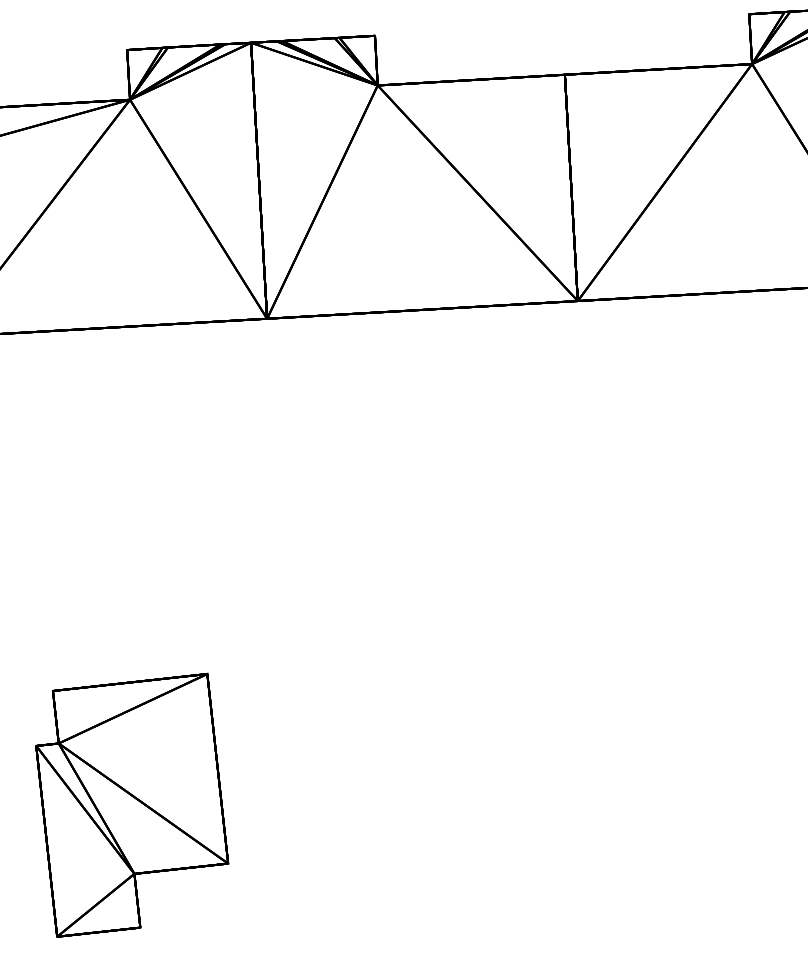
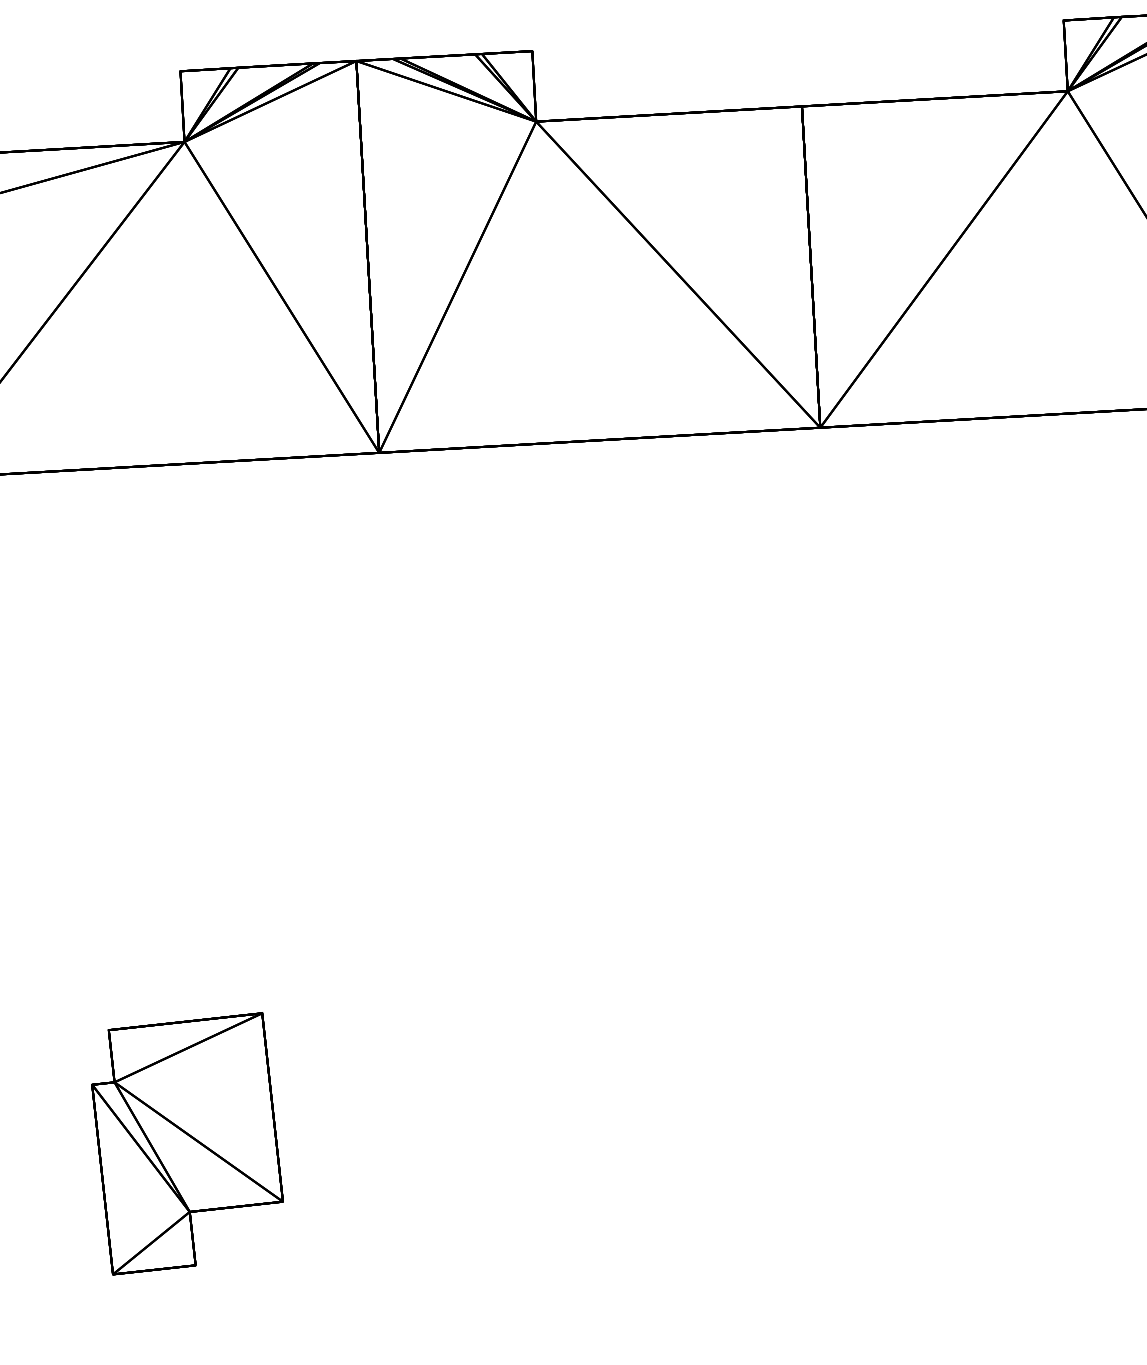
part: (132, 805) -> (187, 1143), size x0.7

